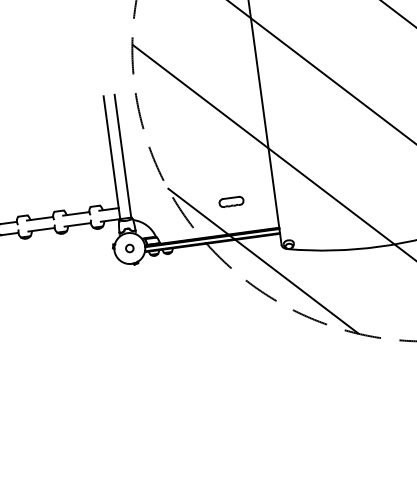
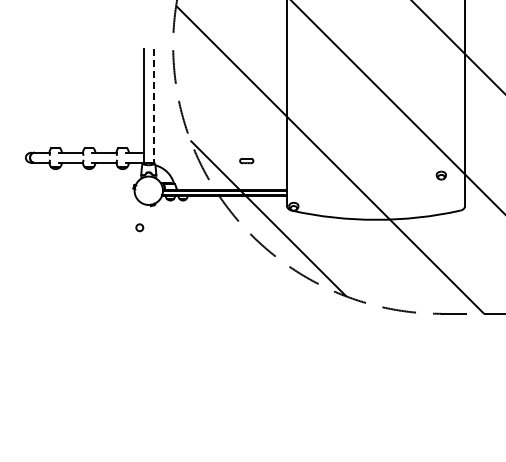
line: (122, 156) -> (153, 106), solid -> dashed
part: (231, 201) -> (246, 160), size x0.6
circle: (129, 248) -> (139, 227), moved

